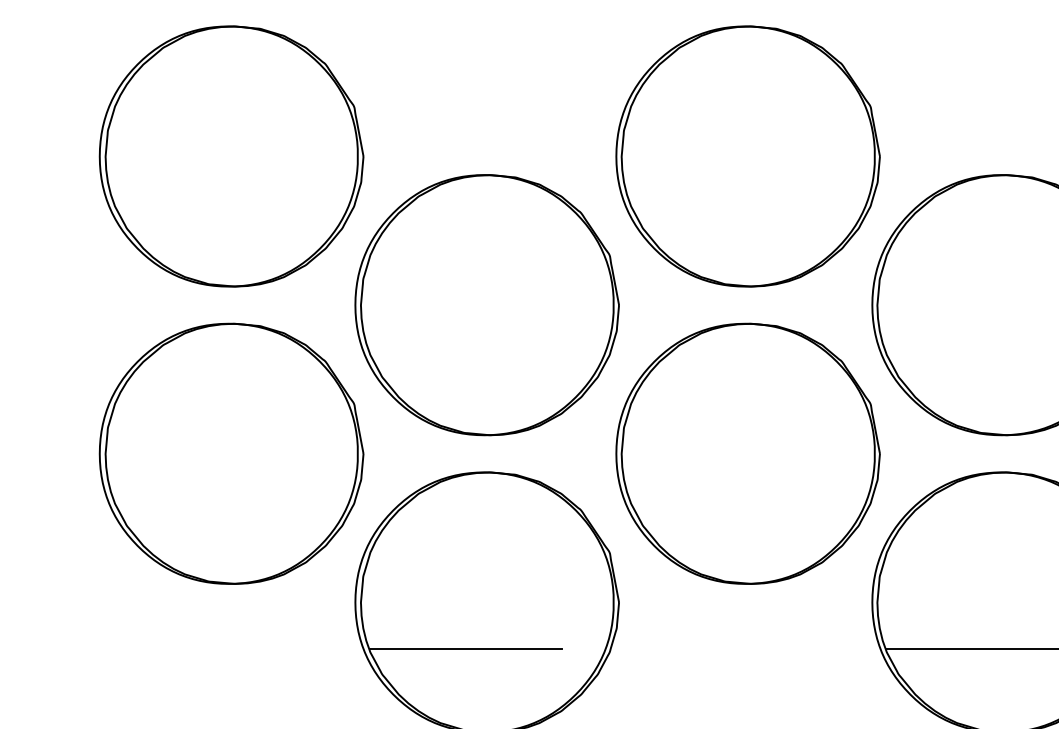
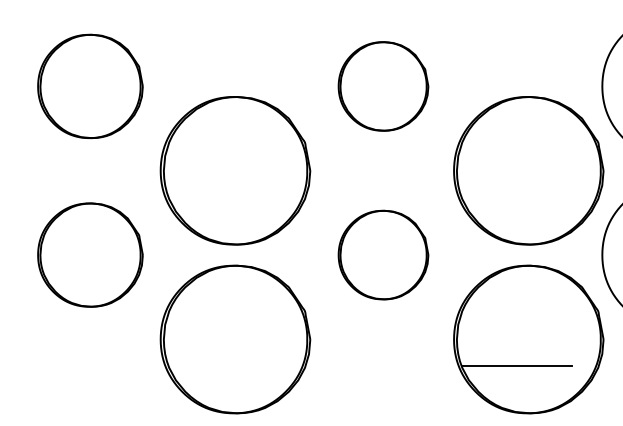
part: (231, 156) -> (90, 86), size x0.7
part: (748, 156) -> (383, 86), size x0.6
part: (231, 452) -> (90, 254), size x0.7
part: (748, 452) -> (383, 254), size x0.6
line: (466, 648) -> (223, 365), removed

